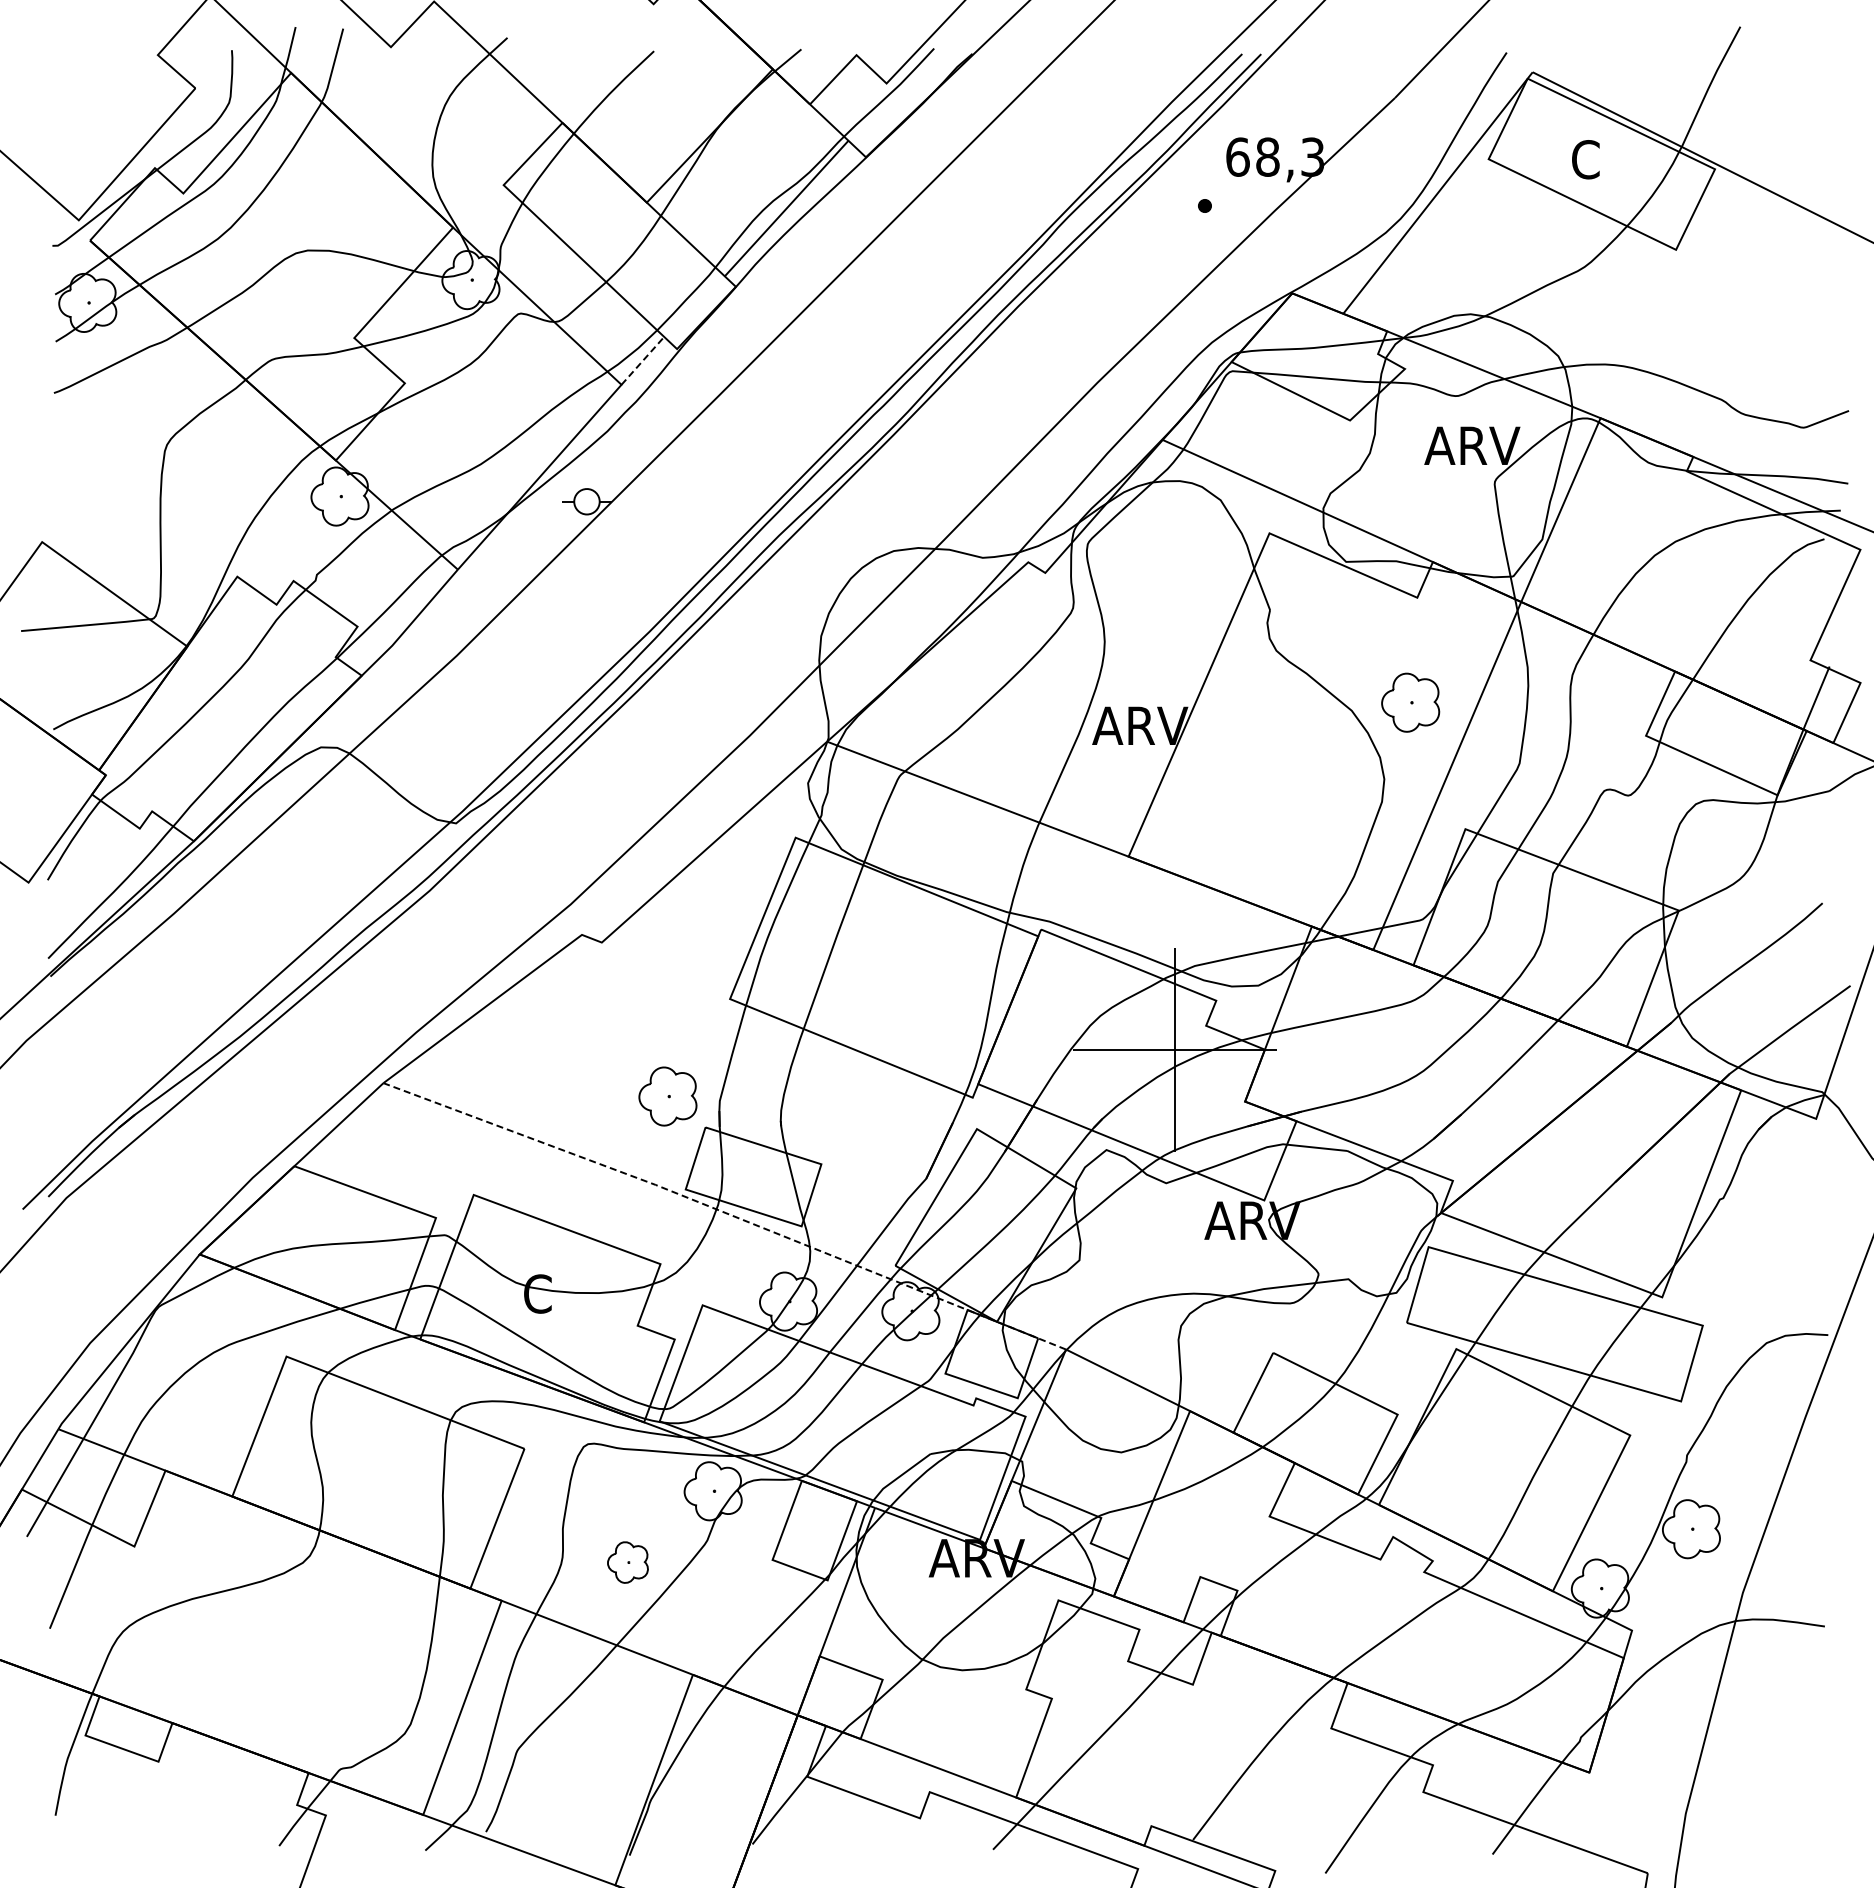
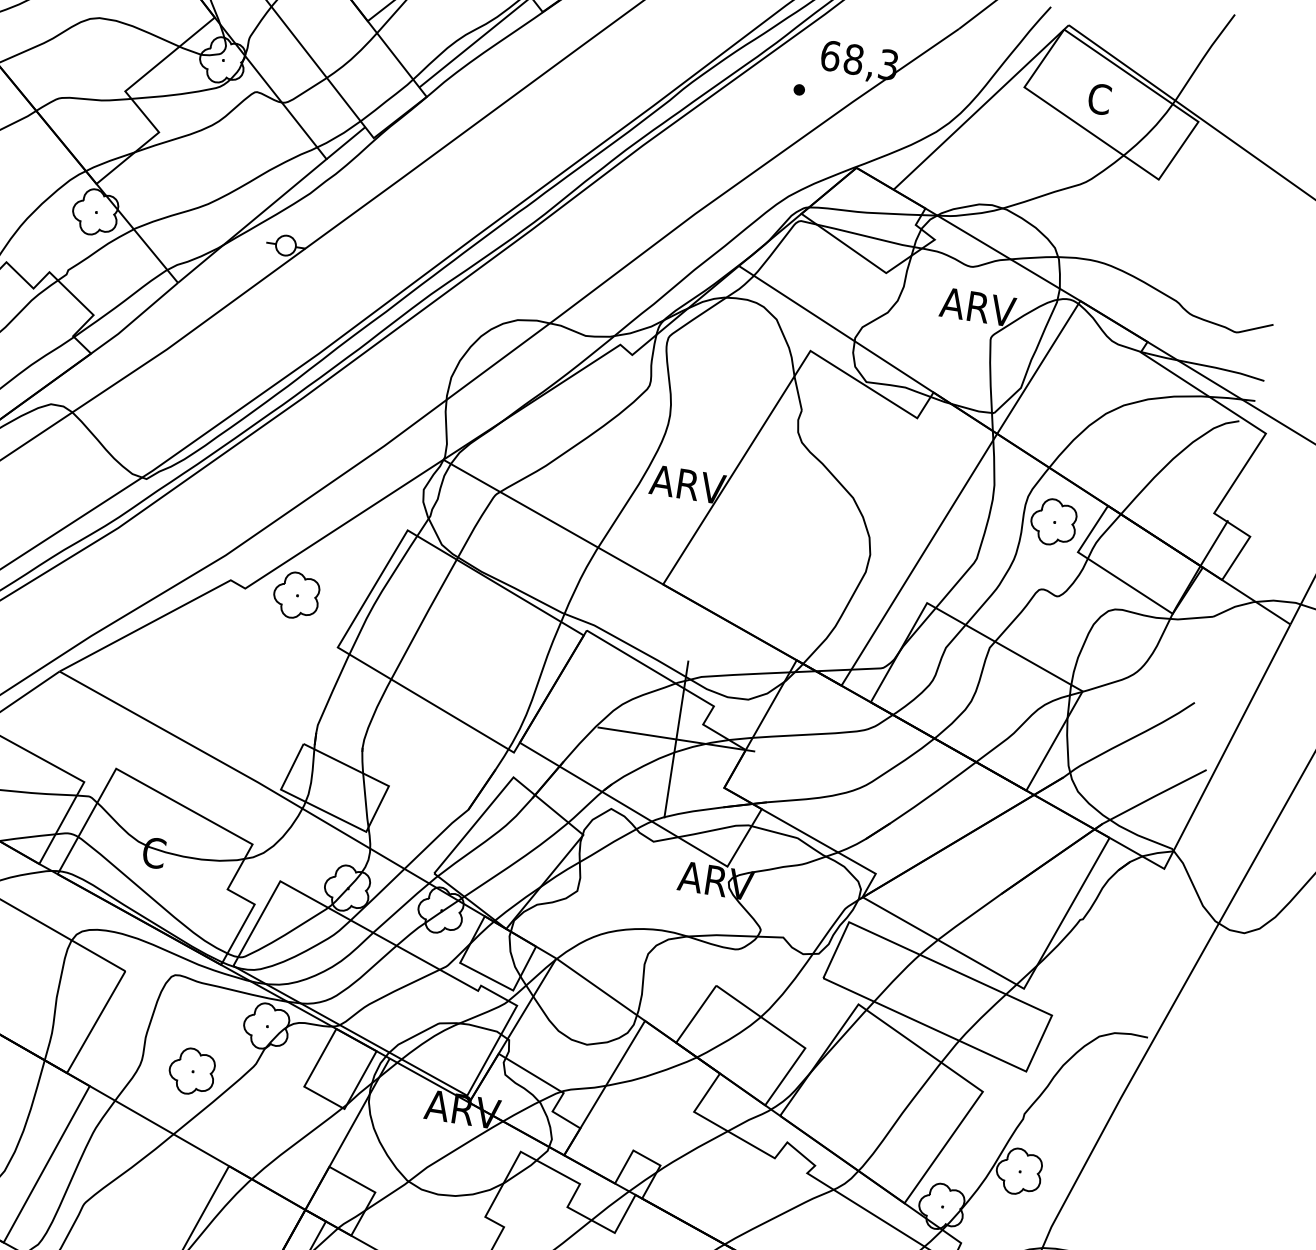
line: (643, 360) -> (346, 142), dashed -> solid
part: (1410, 702) -> (1053, 522), moved
part: (667, 1096) -> (296, 595), moved
line: (726, 1213) -> (309, 813), dashed -> solid
part: (627, 1562) -> (191, 1071), size x1.43

